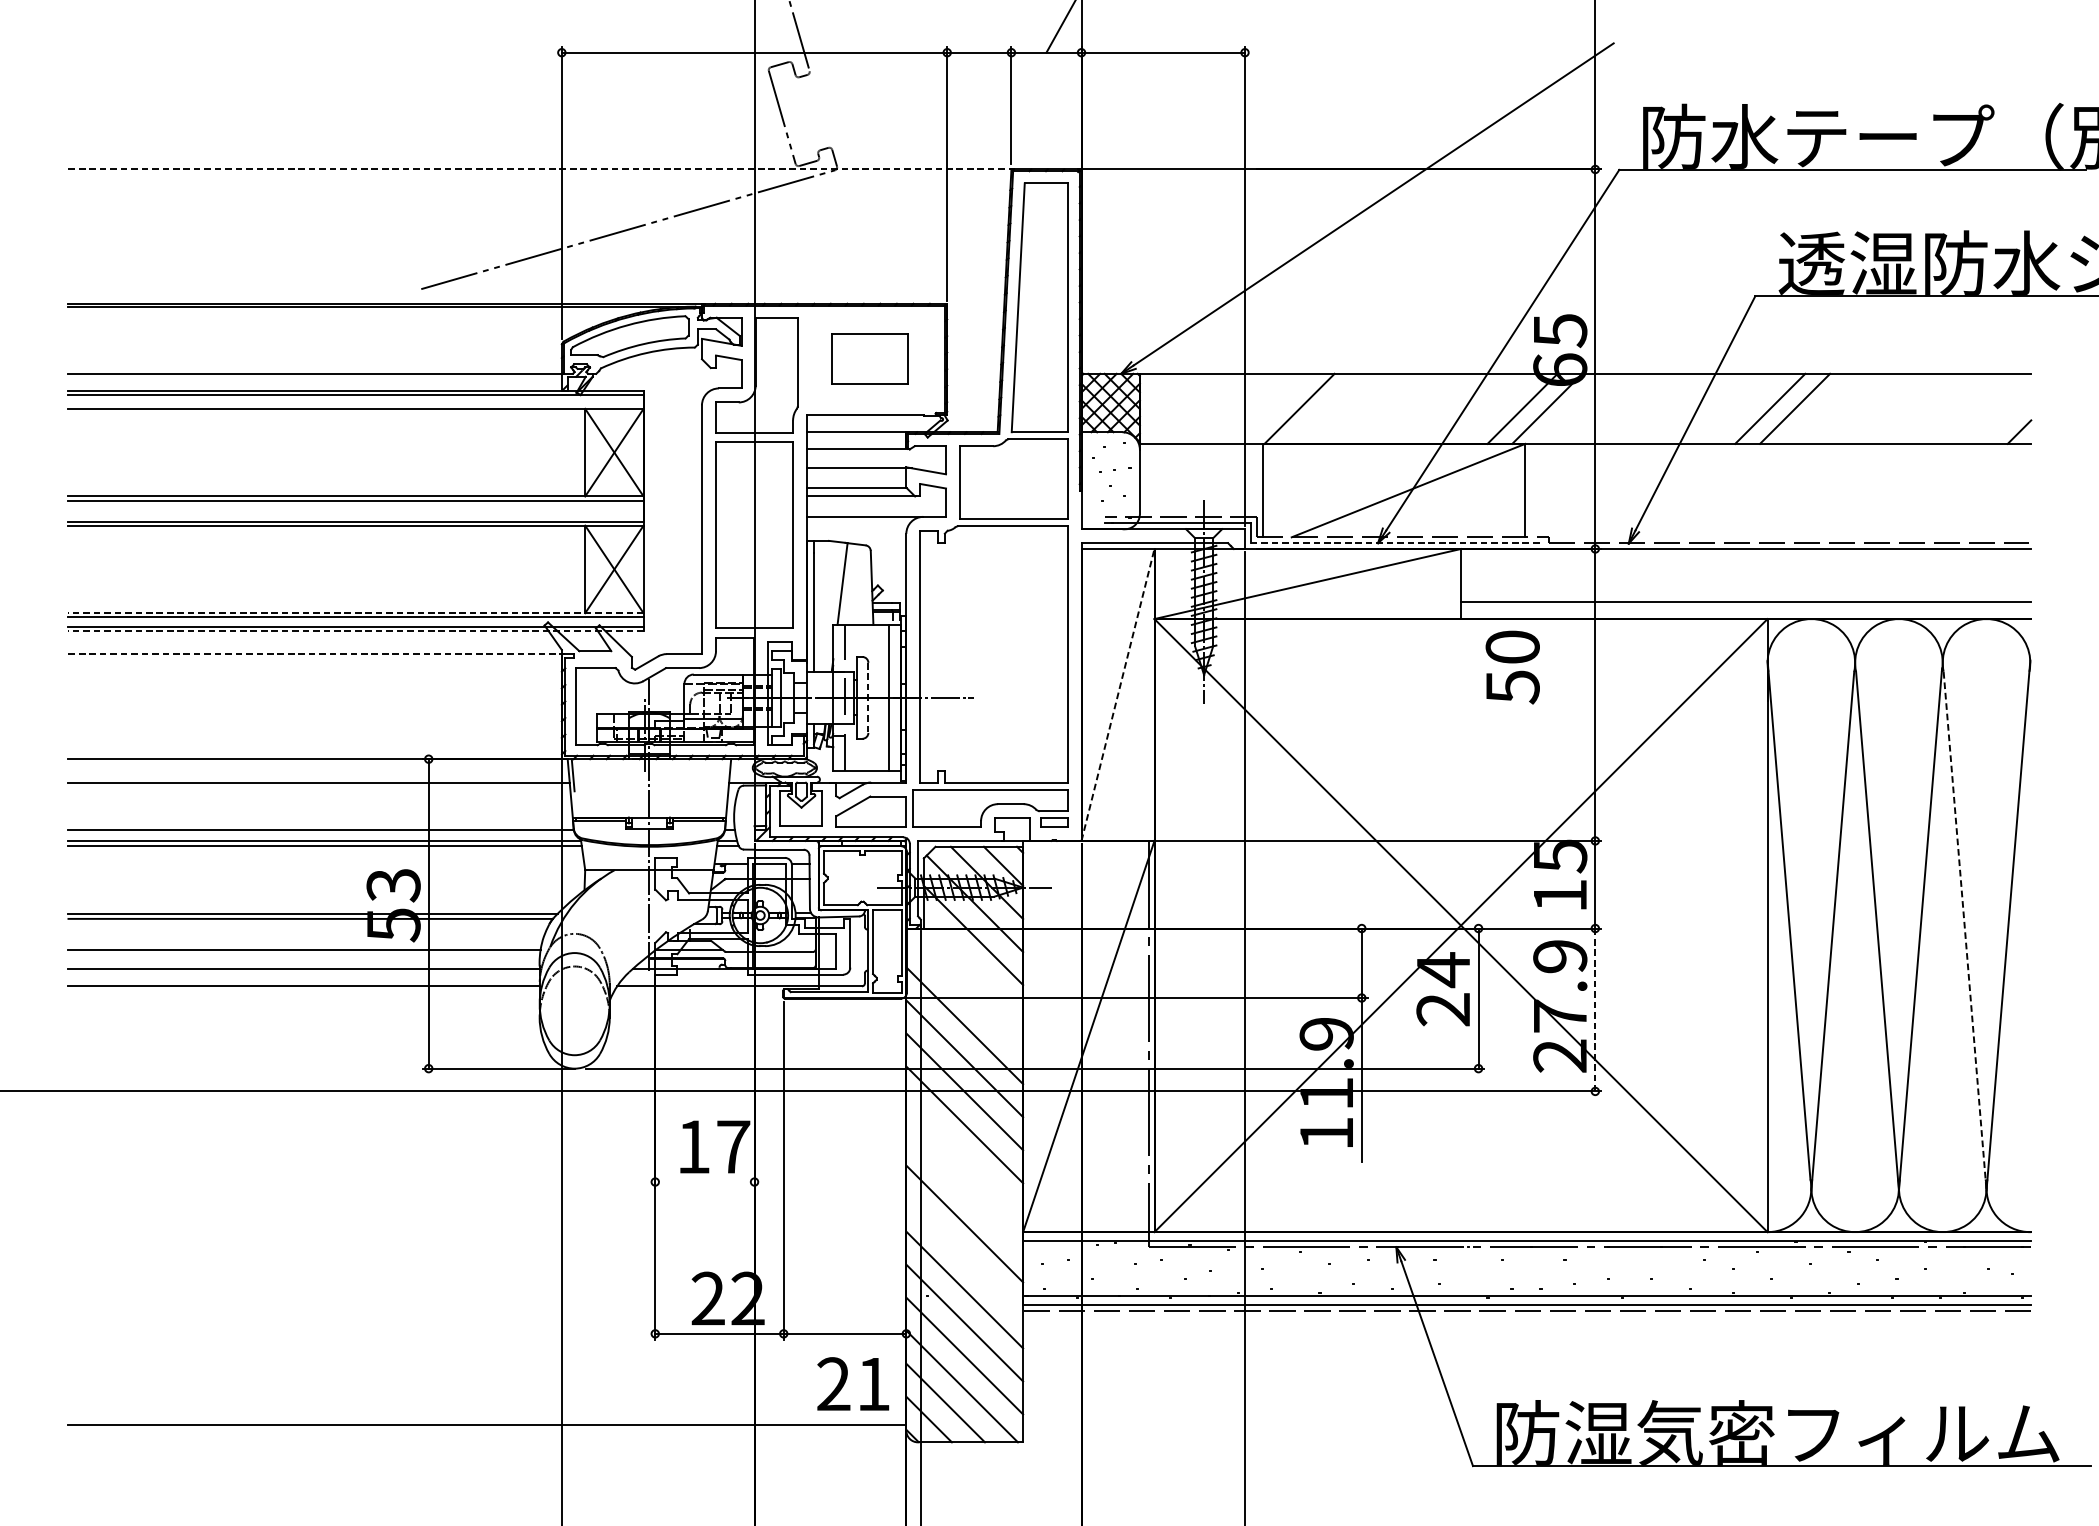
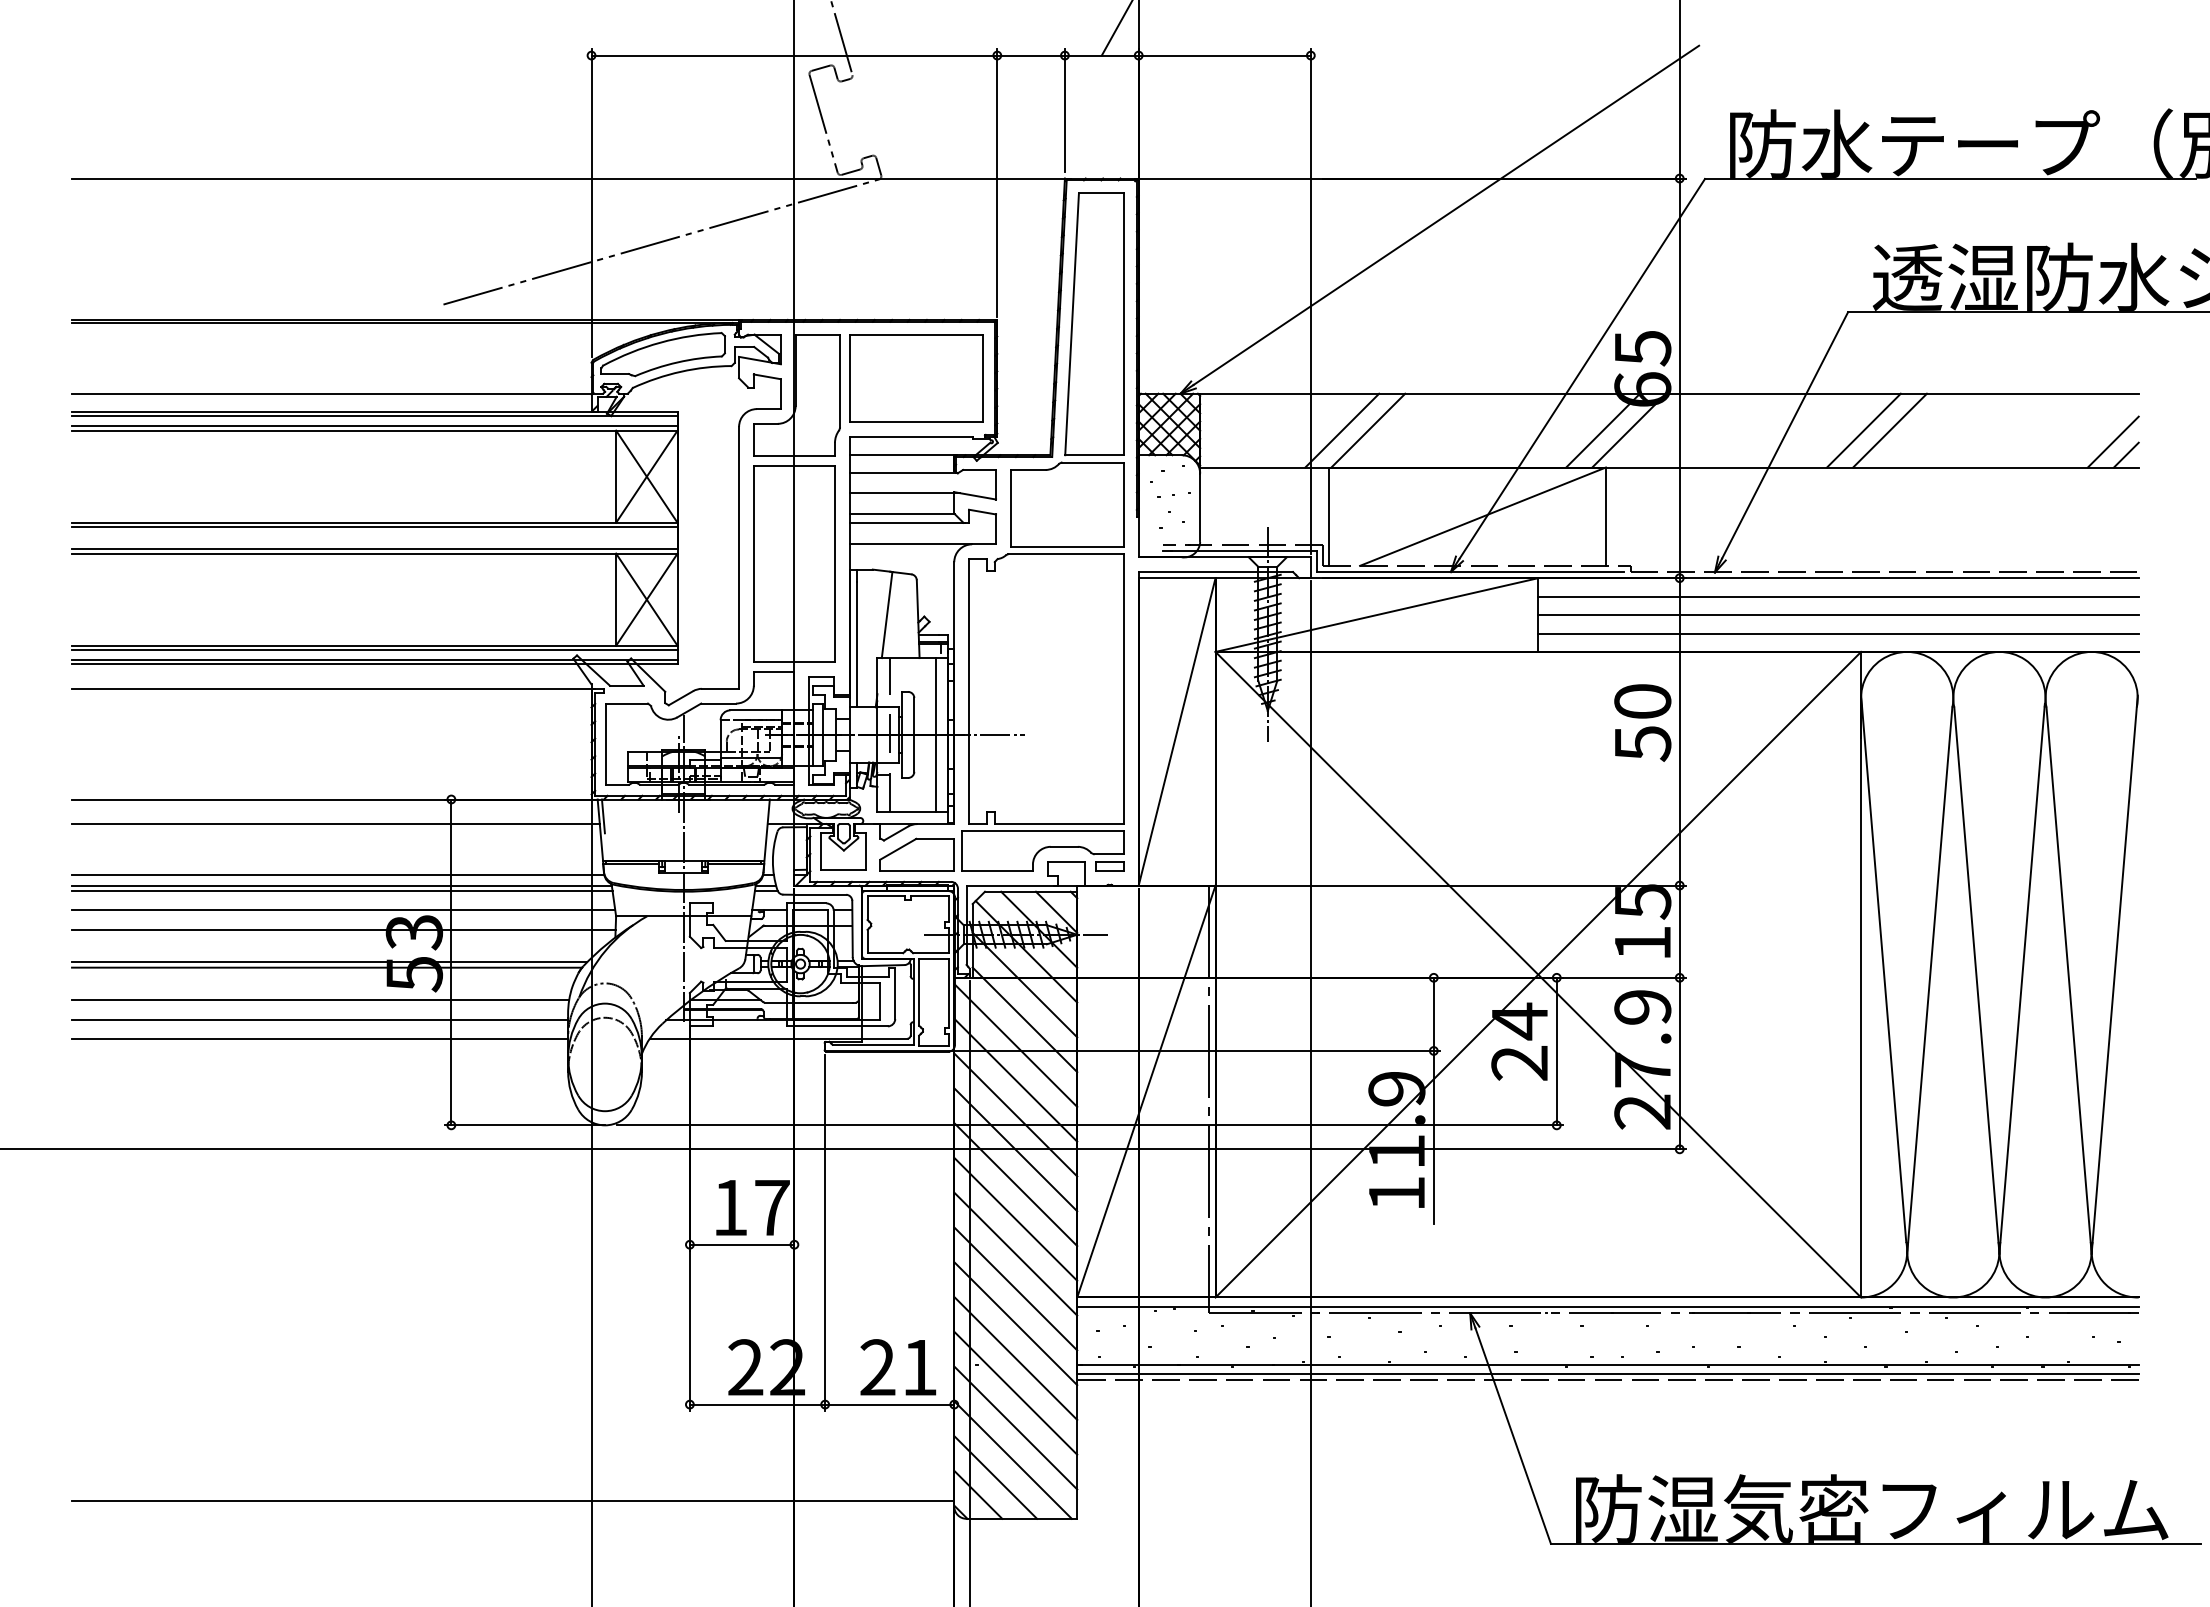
line: (542, 169) -> (571, 178), dashed -> solid
part: (870, 359) -> (916, 378), size x1.67
line: (355, 404) -> (374, 426), added
line: (1275, 408) -> (1342, 430), added
line: (2006, 419) -> (2112, 441), added
line: (1396, 543) -> (1470, 572), dashed -> solid
line: (1746, 566) -> (1838, 596), added
line: (1746, 584) -> (1838, 615), added
line: (355, 612) -> (374, 645), dashed -> solid
line: (355, 630) -> (374, 664), dashed -> solid
line: (316, 653) -> (333, 688), dashed -> solid
text: (1512, 667) -> (1642, 722), moved
line: (1118, 694) -> (1177, 731), dashed -> solid
line: (868, 697) -> (914, 734), dashed -> solid
line: (326, 863) -> (343, 909), added
line: (326, 882) -> (343, 929), added
line: (1965, 931) -> (2069, 980), dashed -> solid
line: (973, 968) -> (1024, 1019), added
line: (964, 991) -> (1015, 1044), added
line: (1595, 1009) -> (1679, 1063), dashed -> solid
line: (964, 1157) -> (1015, 1218), added
line: (704, 1181) -> (741, 1244), added
line: (964, 1190) -> (1015, 1253), added
line: (964, 1256) -> (1015, 1323), added
text: (853, 1384) -> (898, 1367), moved

